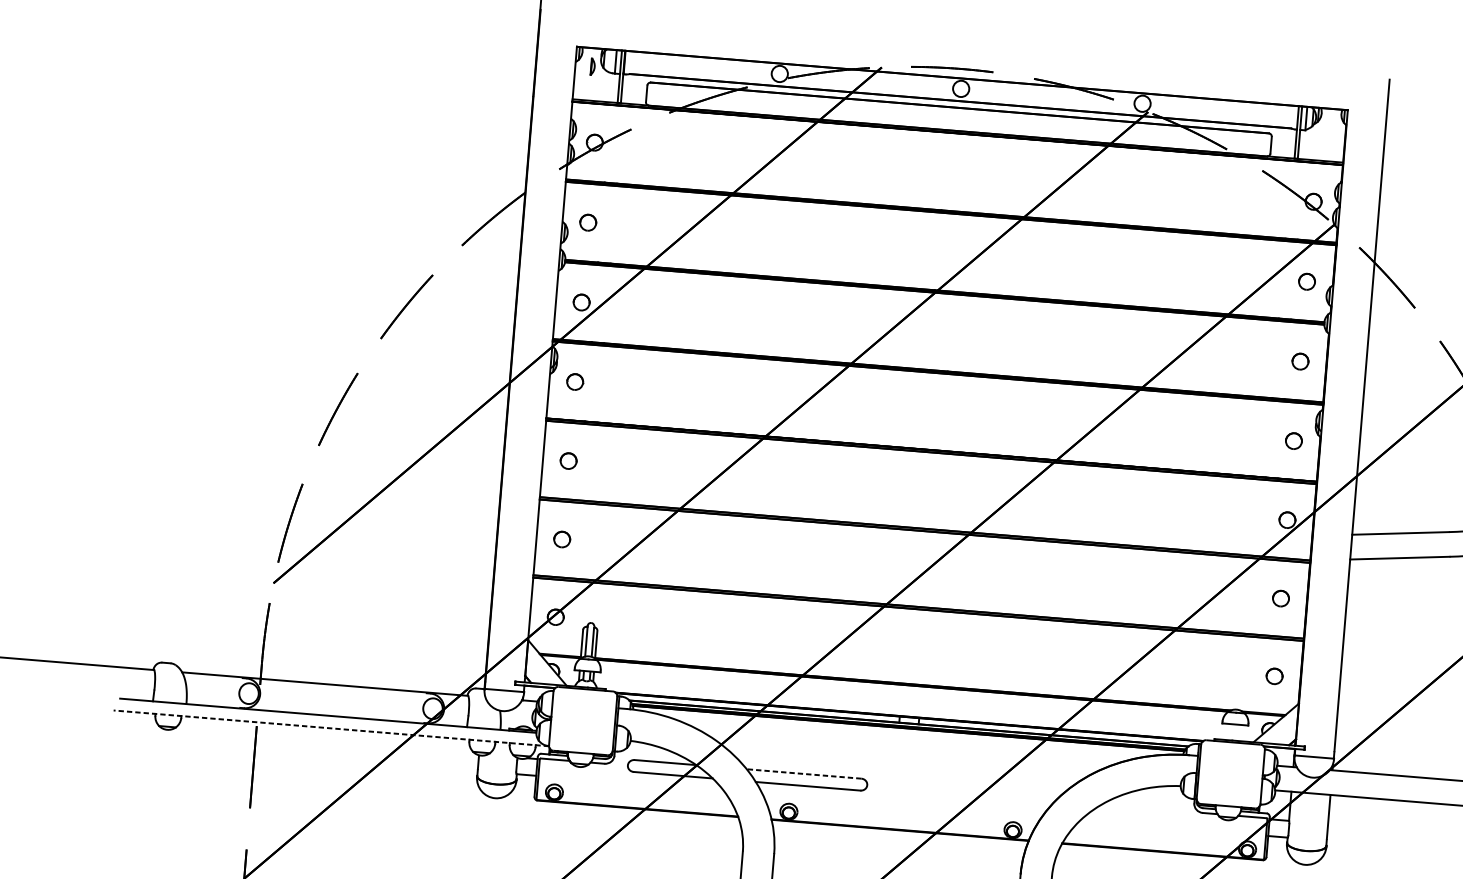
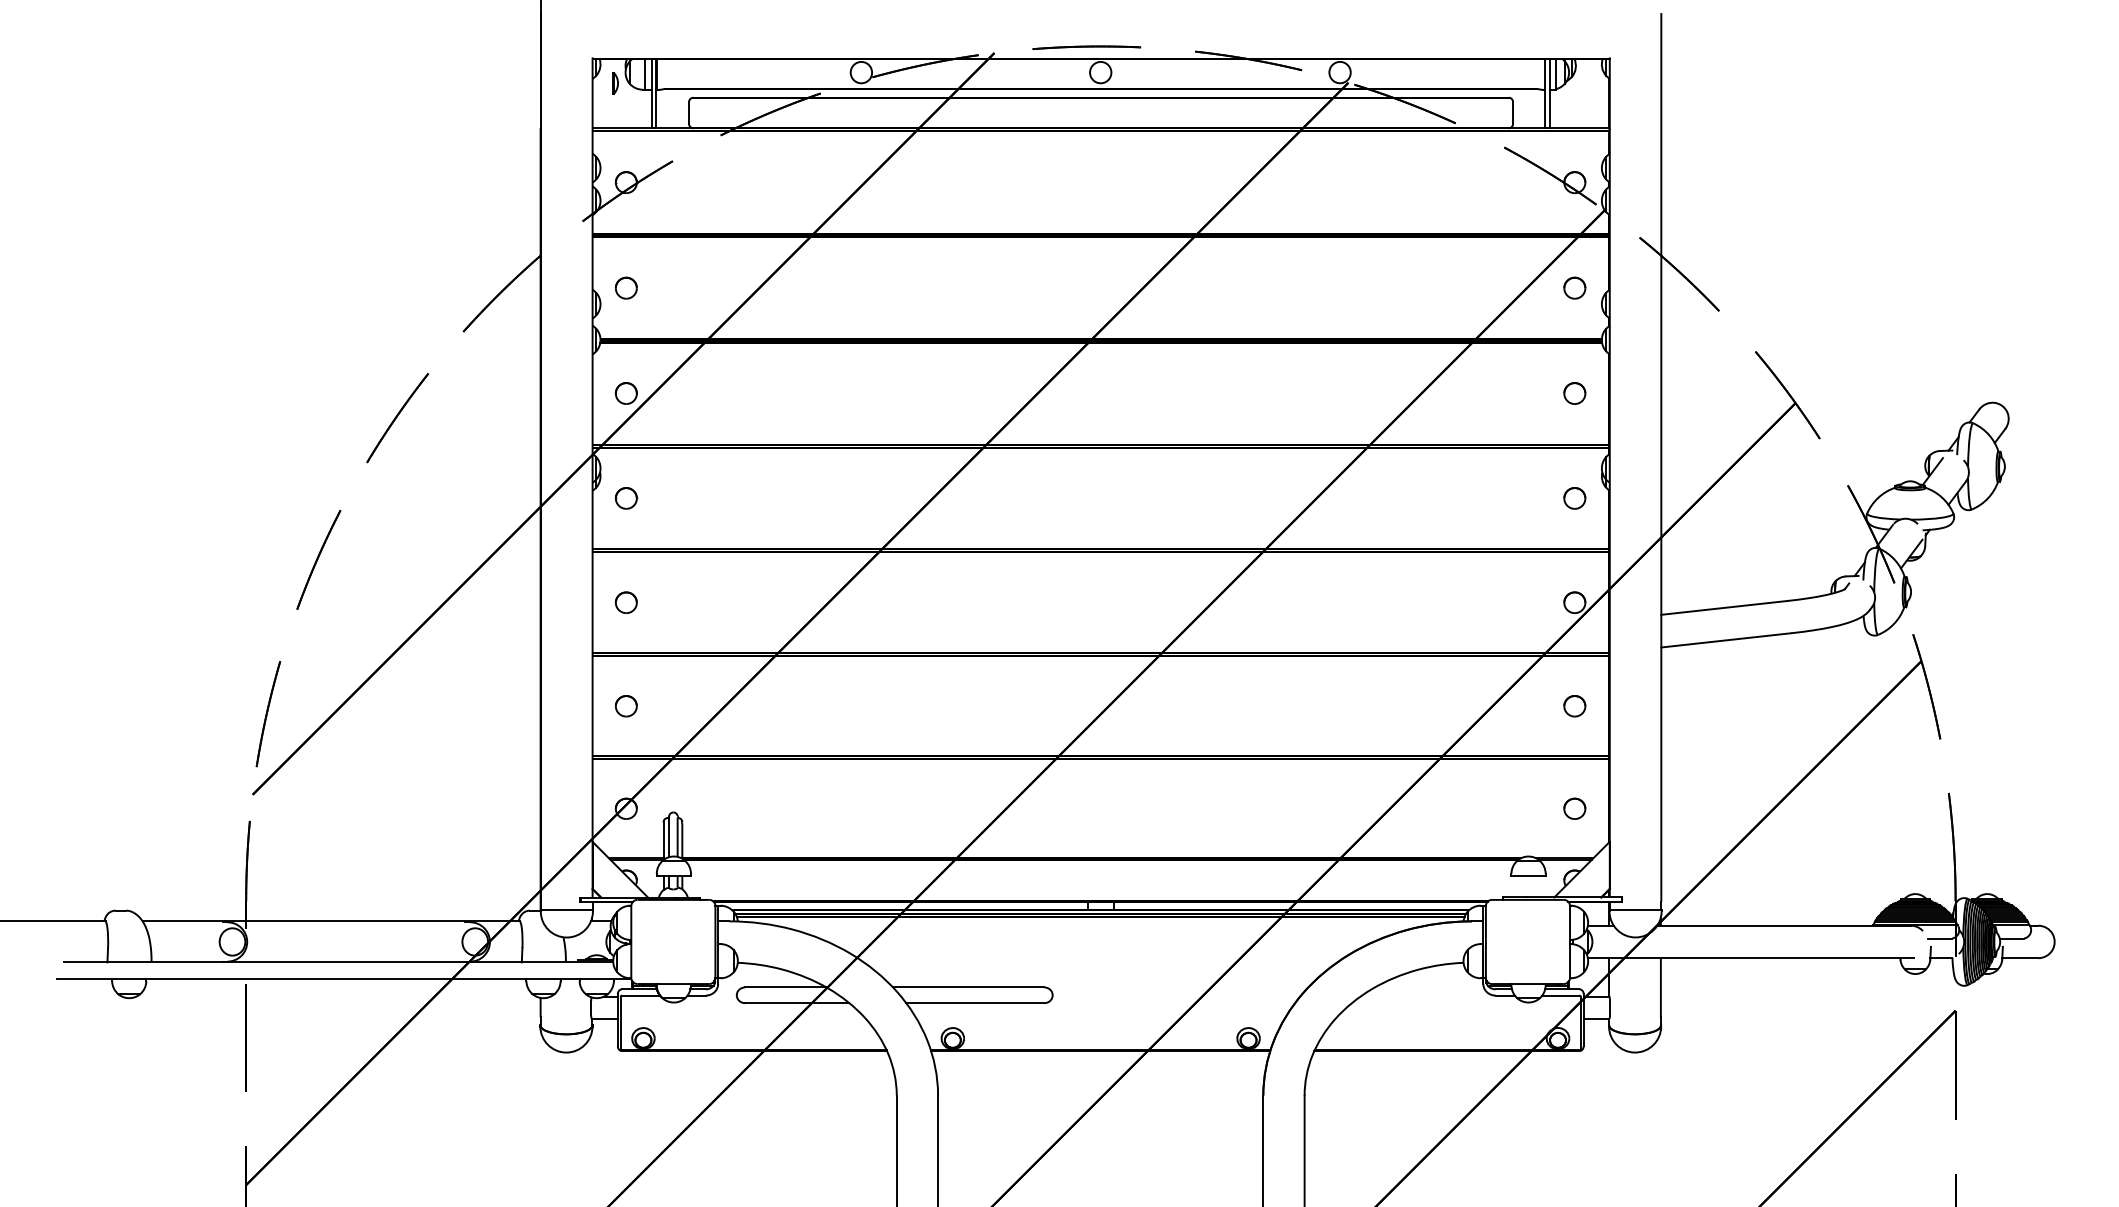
line: (330, 728) -> (343, 978), dashed -> solid
line: (803, 774) -> (968, 987), dashed -> solid

